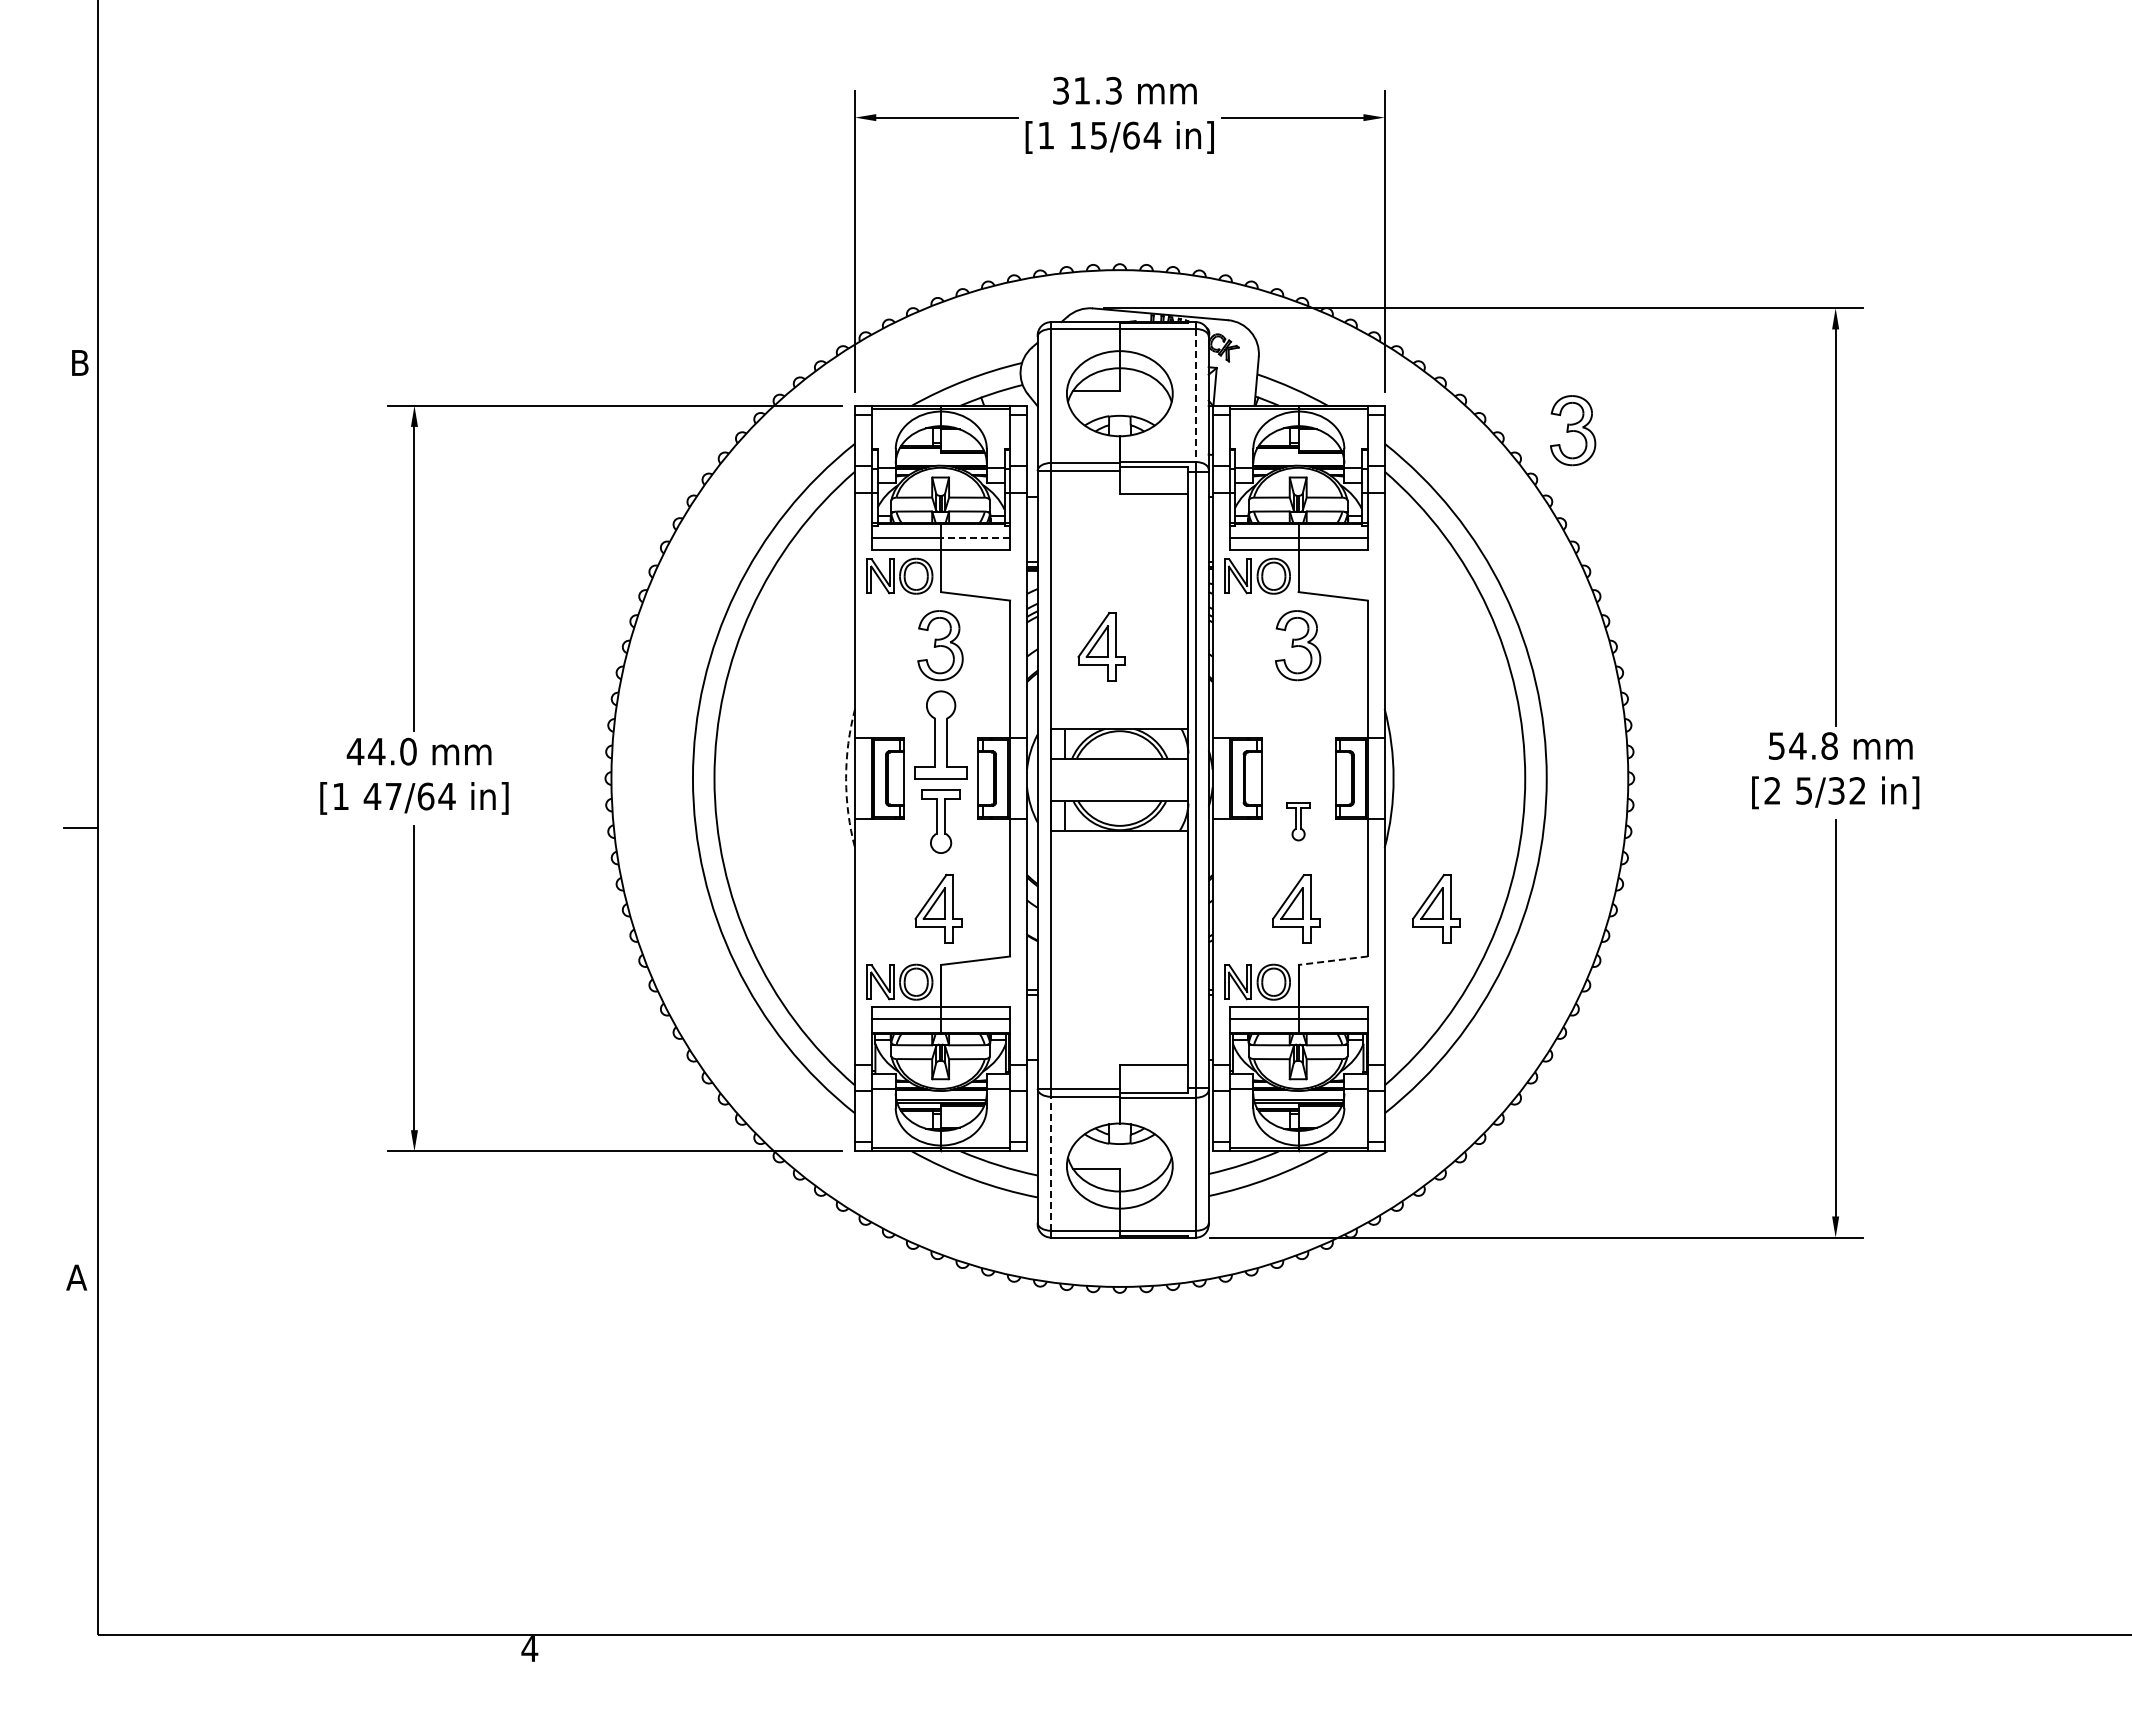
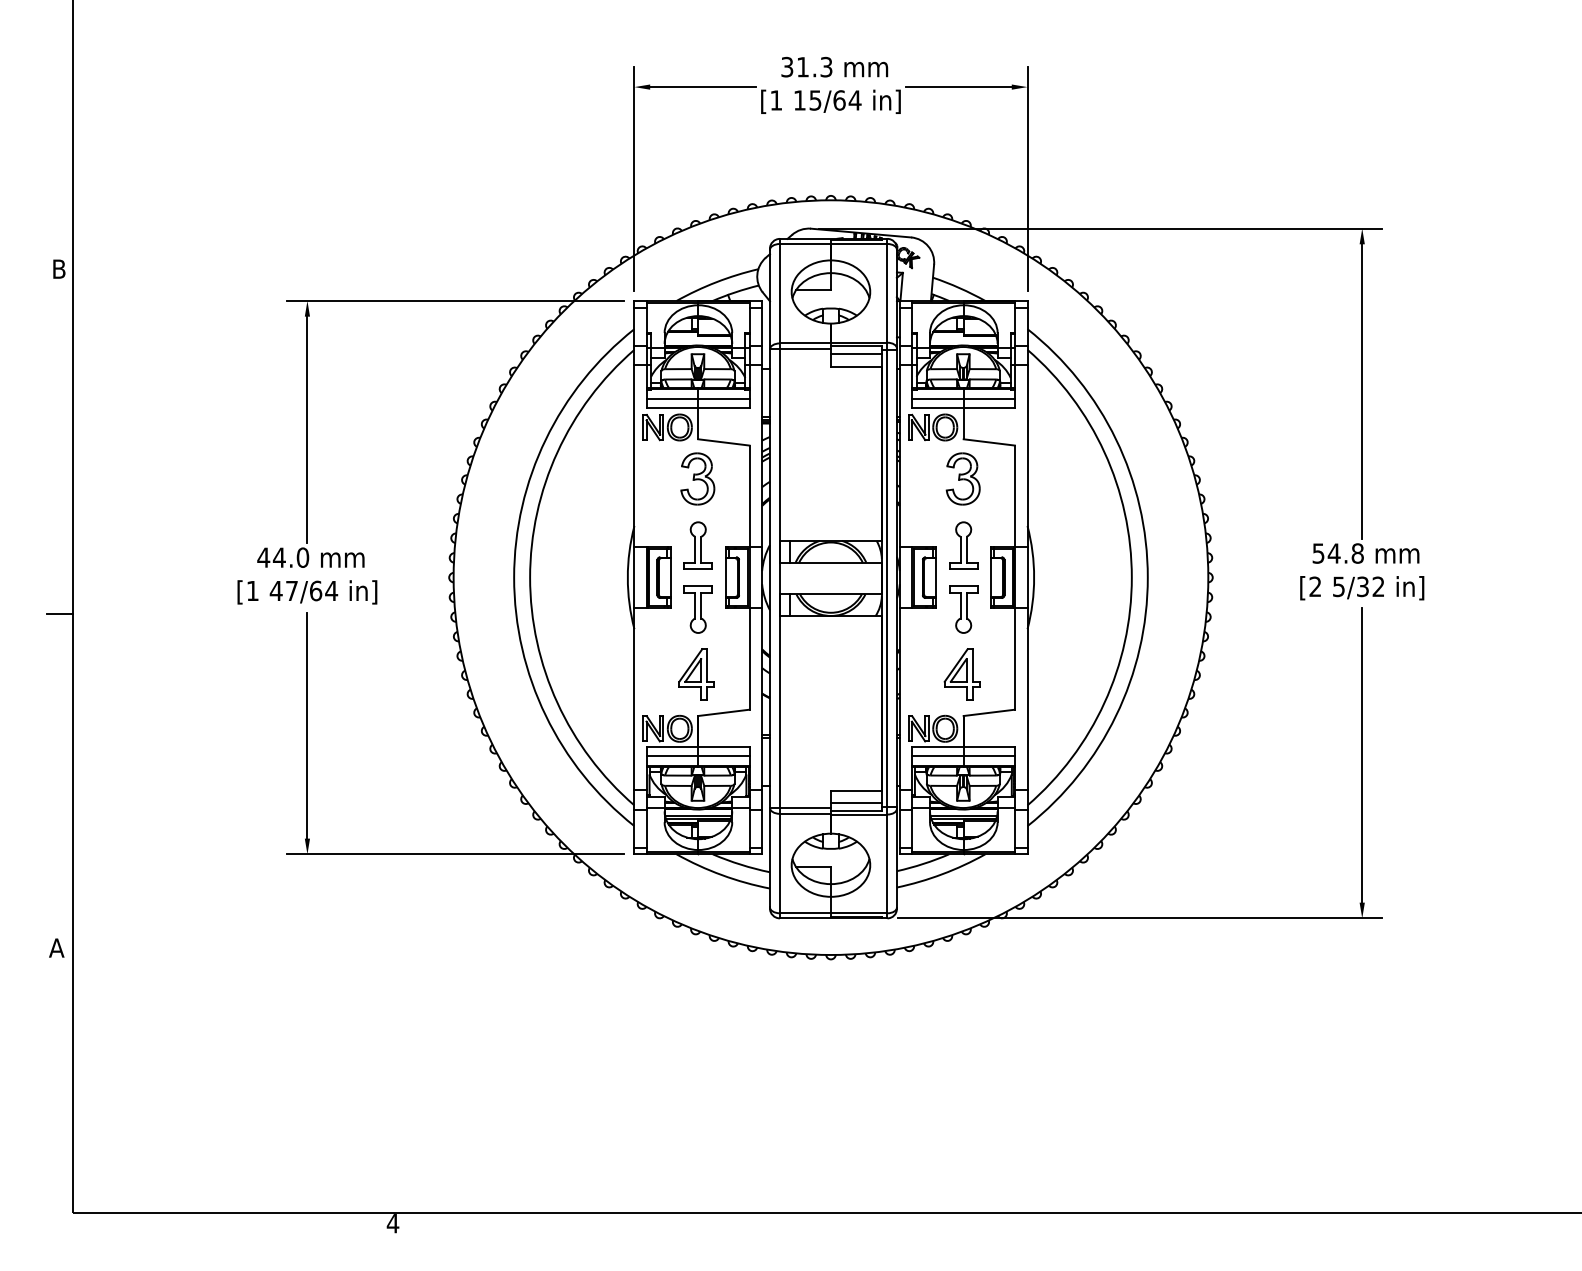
line: (1195, 395) -> (887, 293), dashed -> solid
part: (1573, 430) -> (1167, 319), removed
line: (1153, 477) -> (855, 354), added
line: (975, 538) -> (723, 399), dashed -> solid
part: (1101, 646) -> (817, 479), removed
part: (940, 735) -> (697, 545), size x0.71
part: (1298, 735) -> (963, 545), added
arc: (846, 778) -> (628, 577), dashed -> solid
part: (1298, 821) -> (963, 609), size x1.67
part: (1436, 908) -> (1065, 674), removed
line: (1333, 960) -> (989, 712), dashed -> solid
line: (1153, 1082) -> (855, 803), added
line: (1051, 1163) -> (780, 863), dashed -> solid

